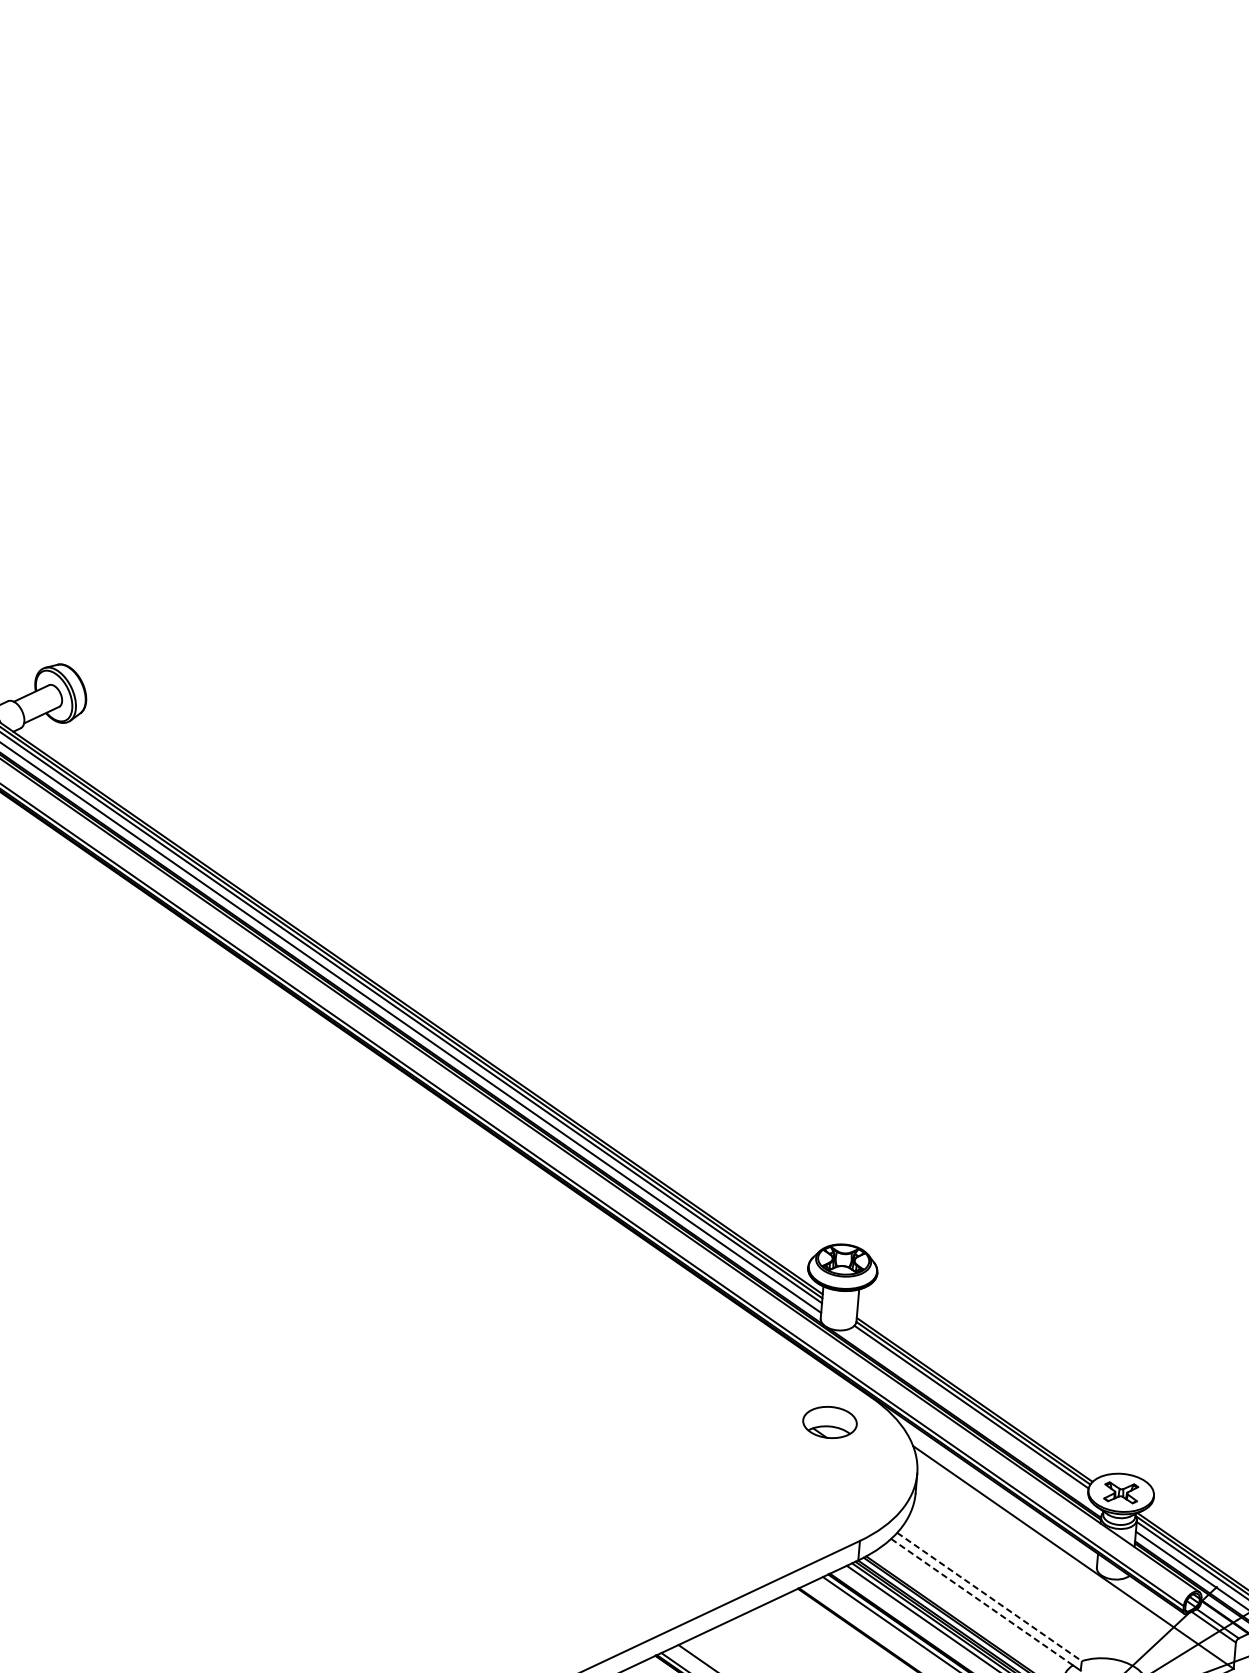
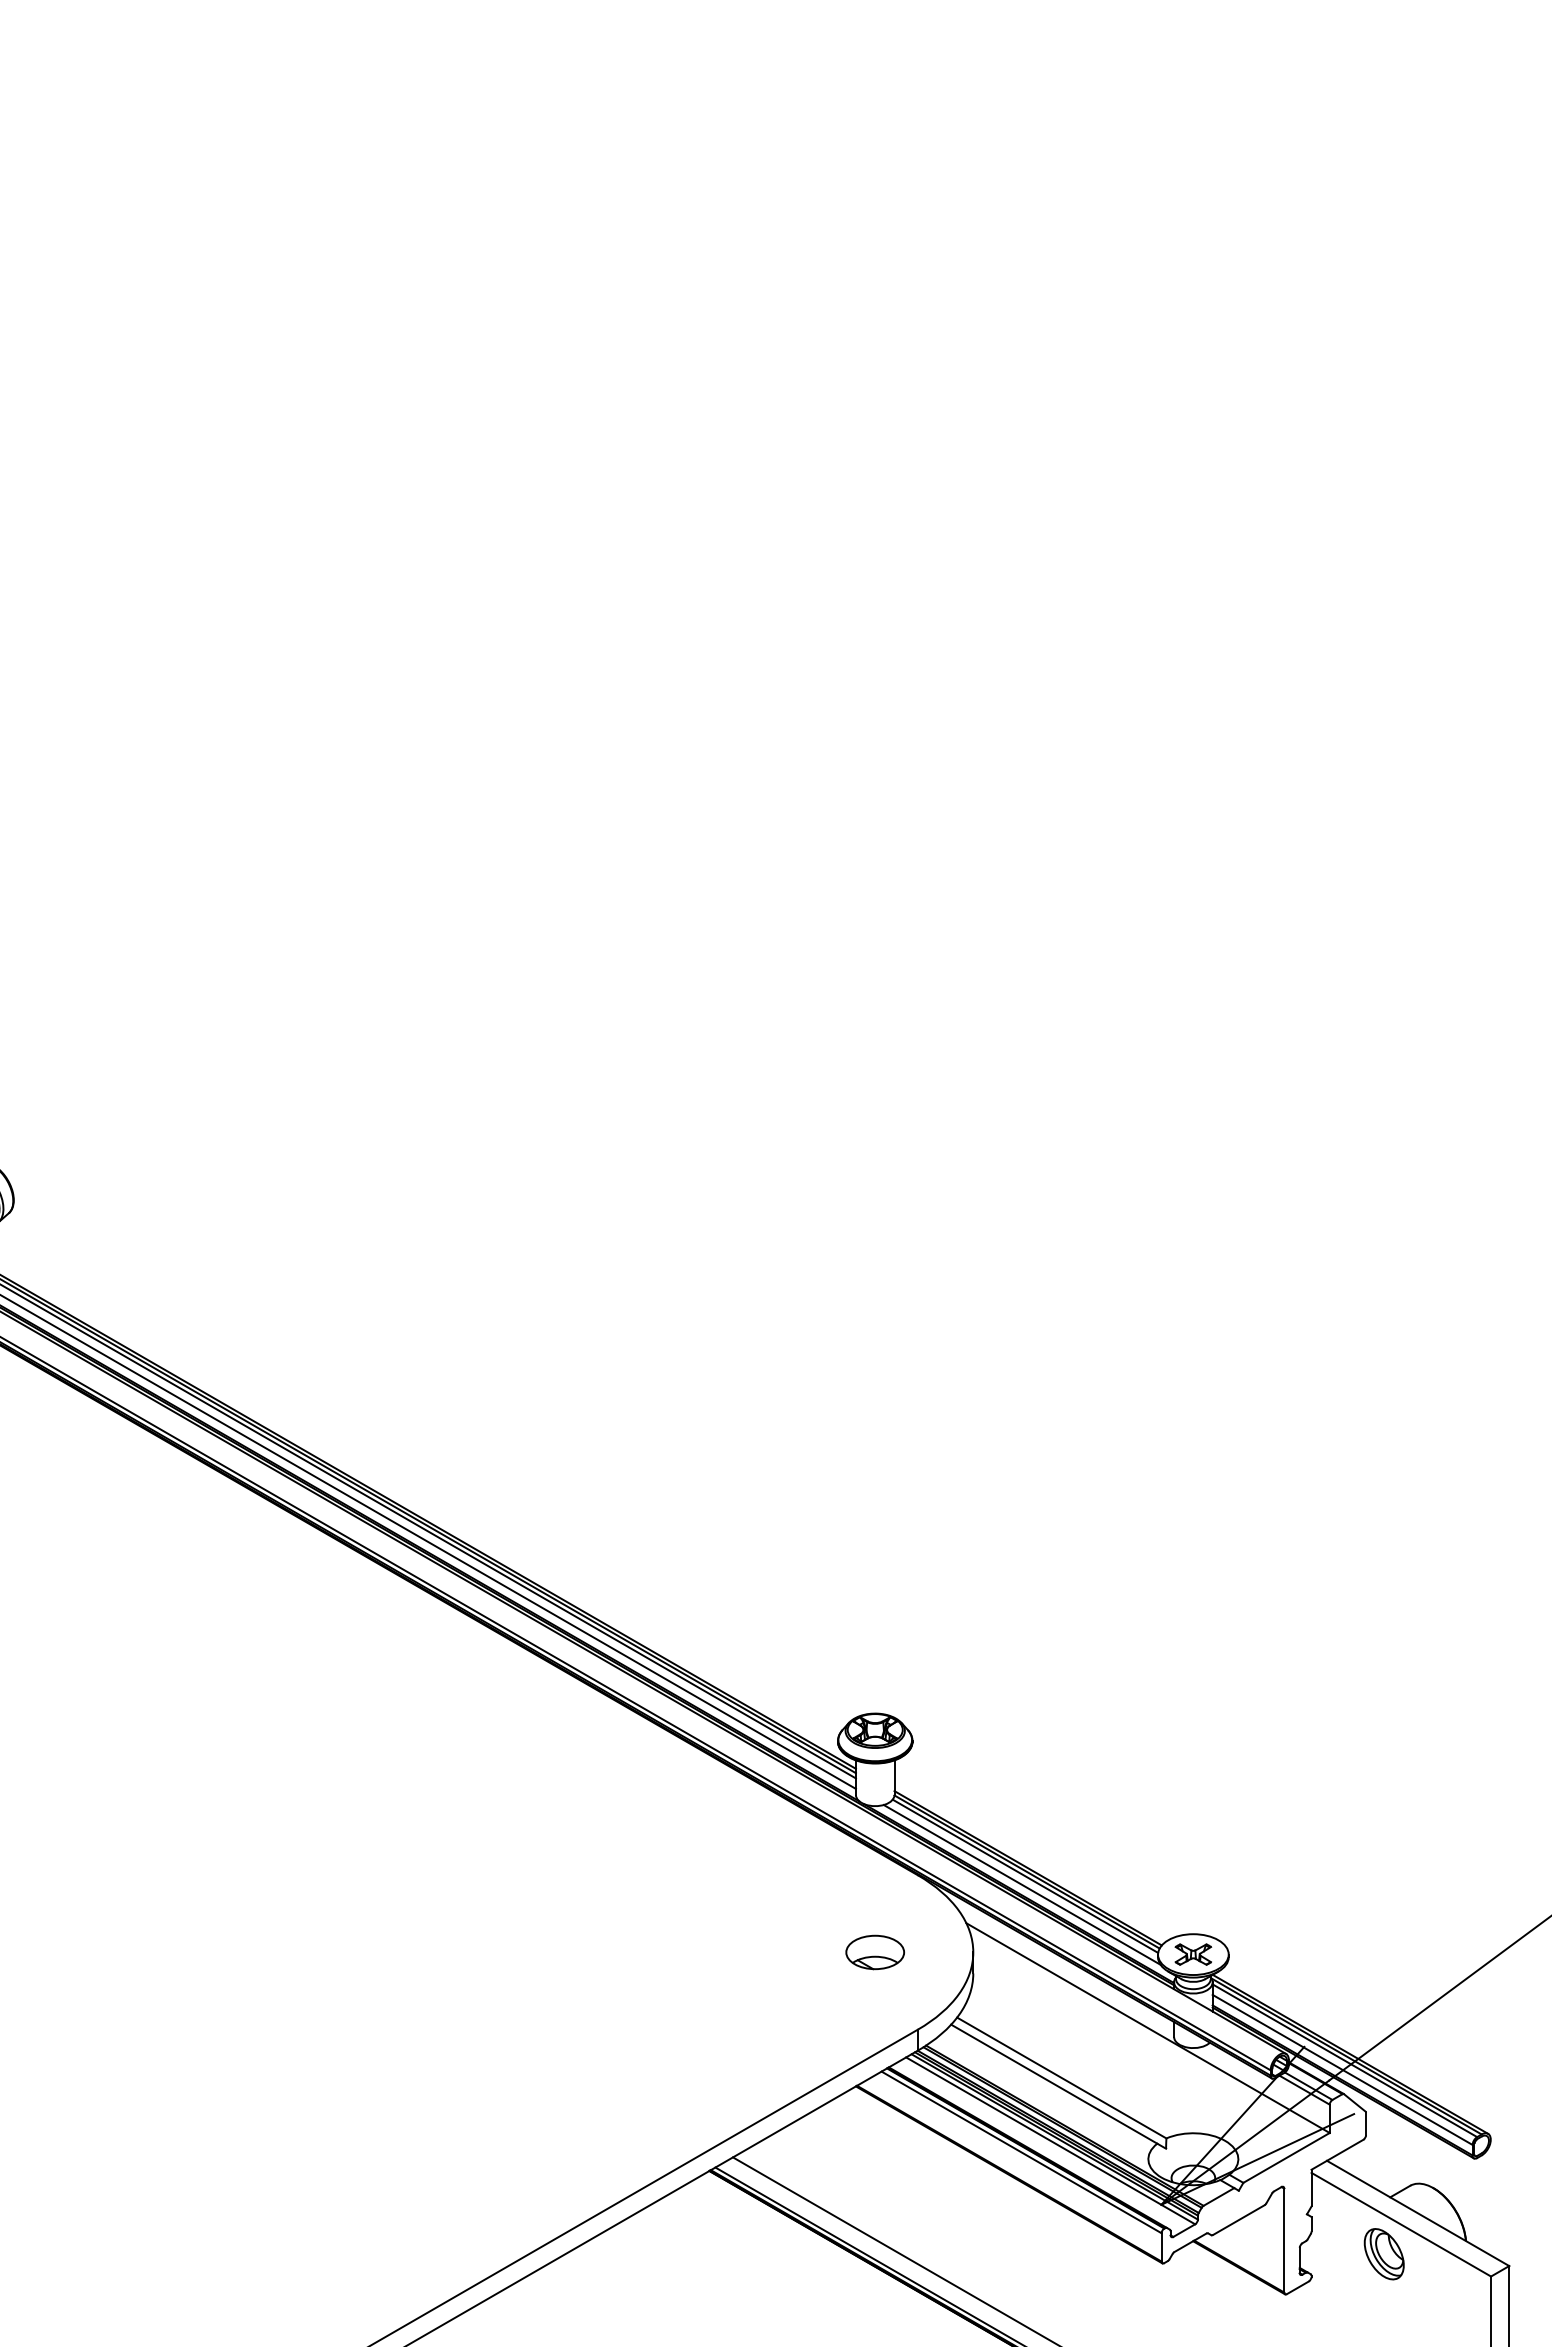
line: (967, 1414) -> (1021, 1884), added
part: (829, 1422) -> (874, 1952), moved
line: (989, 1597) -> (1061, 2078), dashed -> solid
line: (981, 1601) -> (1053, 2083), dashed -> solid

